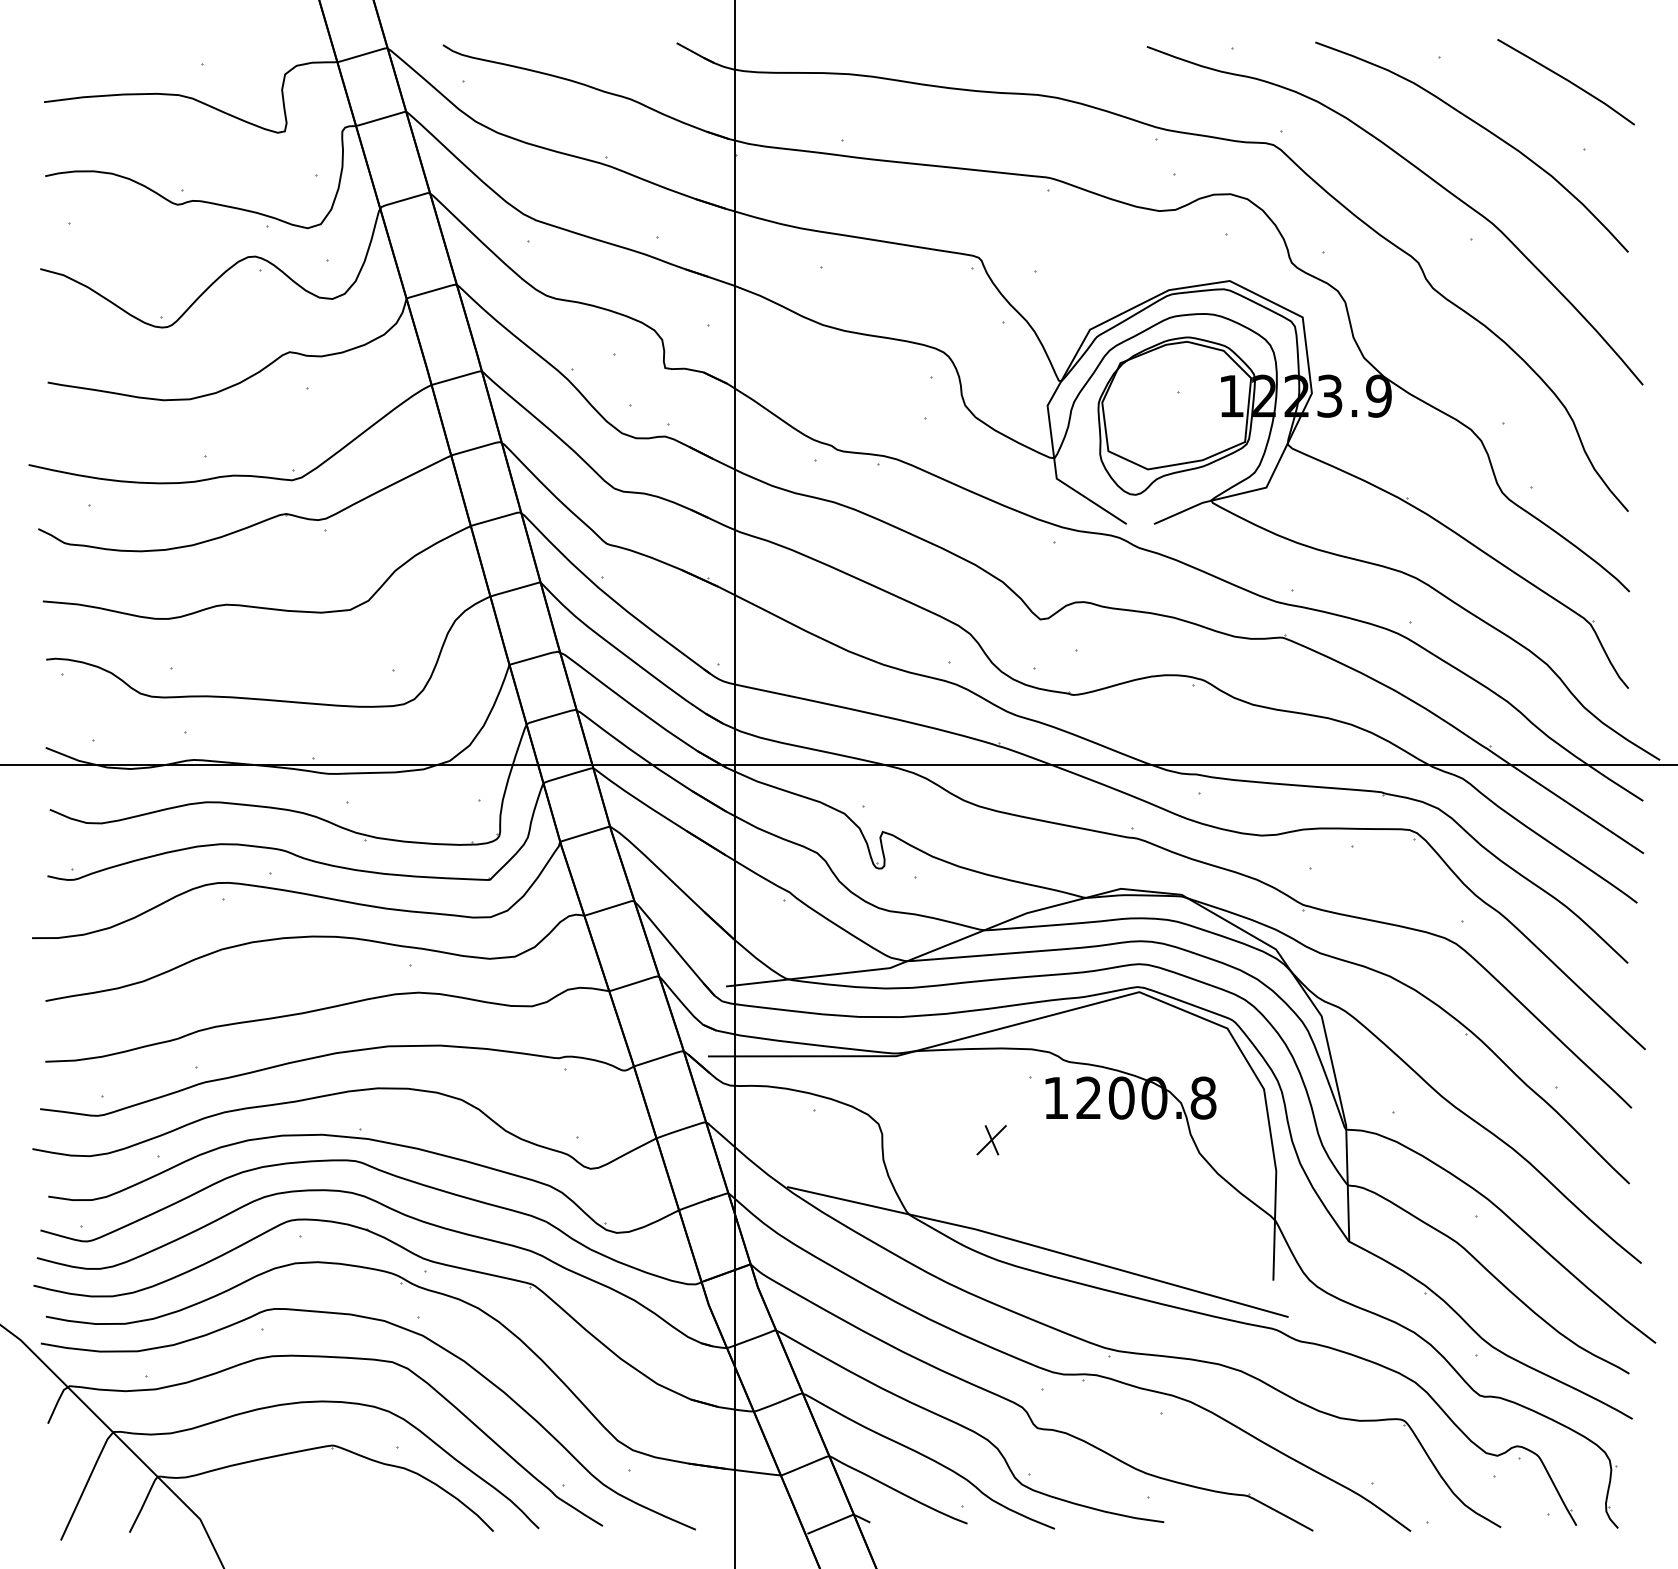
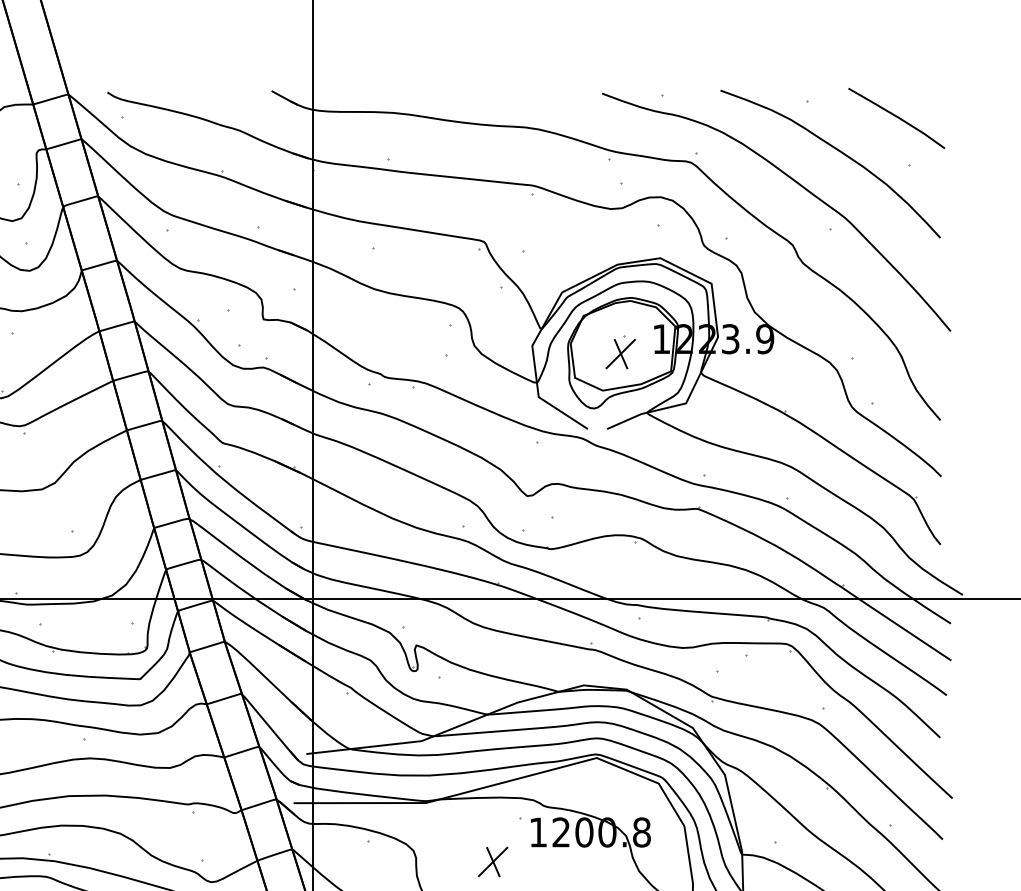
part: (1173, 417) -> (620, 354), added
part: (991, 1140) -> (492, 862), size x1.43

